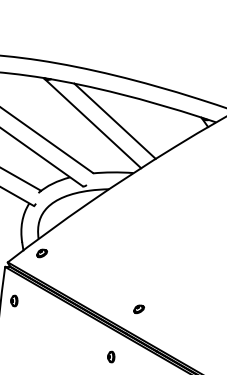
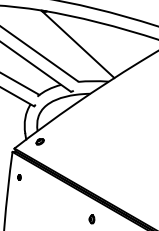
line: (114, 120) -> (94, 42), removed
part: (14, 300) -> (19, 177), size x0.6
part: (138, 309) -> (112, 183), removed

